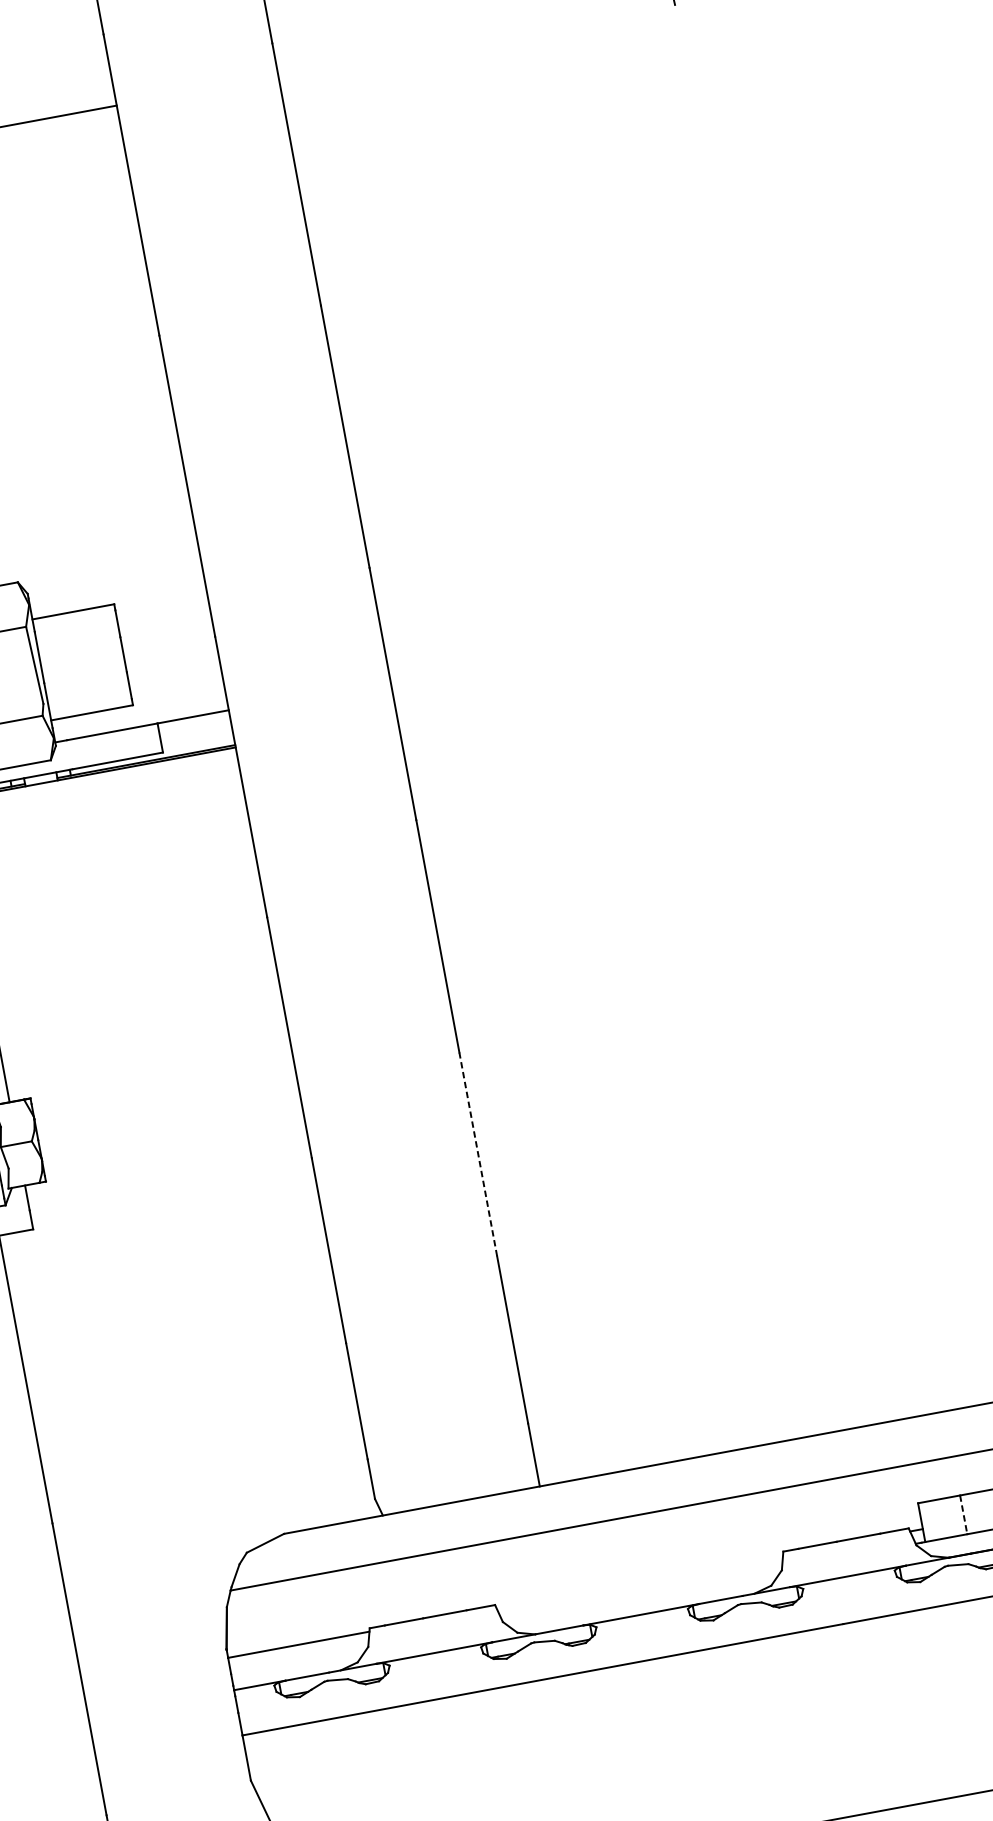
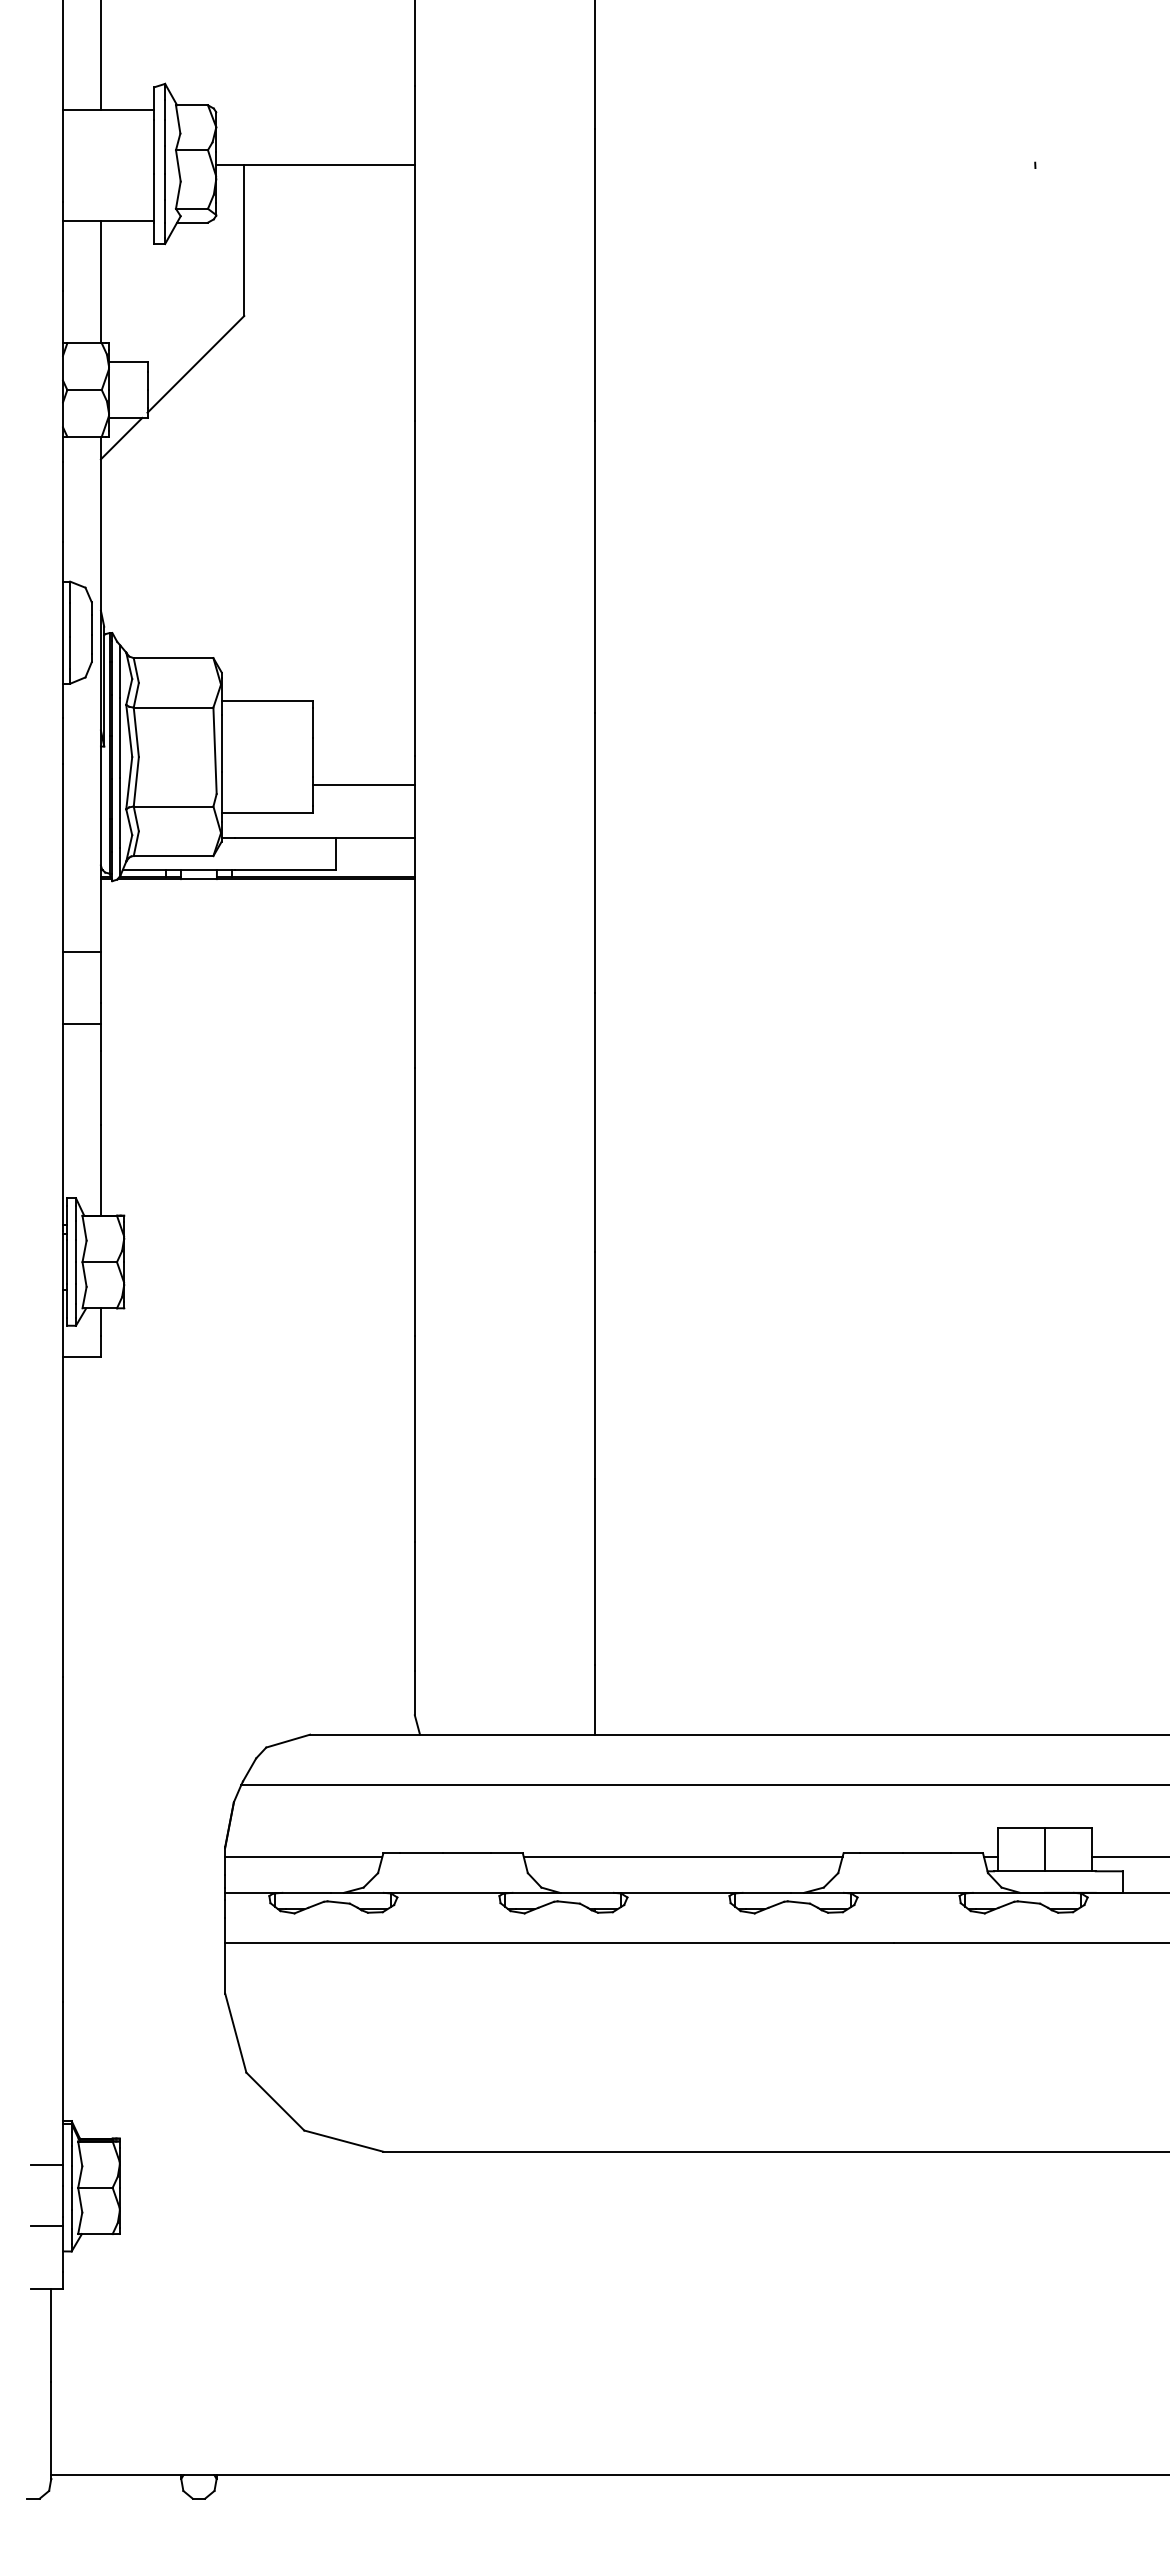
line: (173, 671) -> (363, 785), added
line: (478, 1153) -> (594, 1364), dashed -> solid
line: (963, 1514) -> (1044, 1849), dashed -> solid
line: (639, 1581) -> (682, 1856), added

